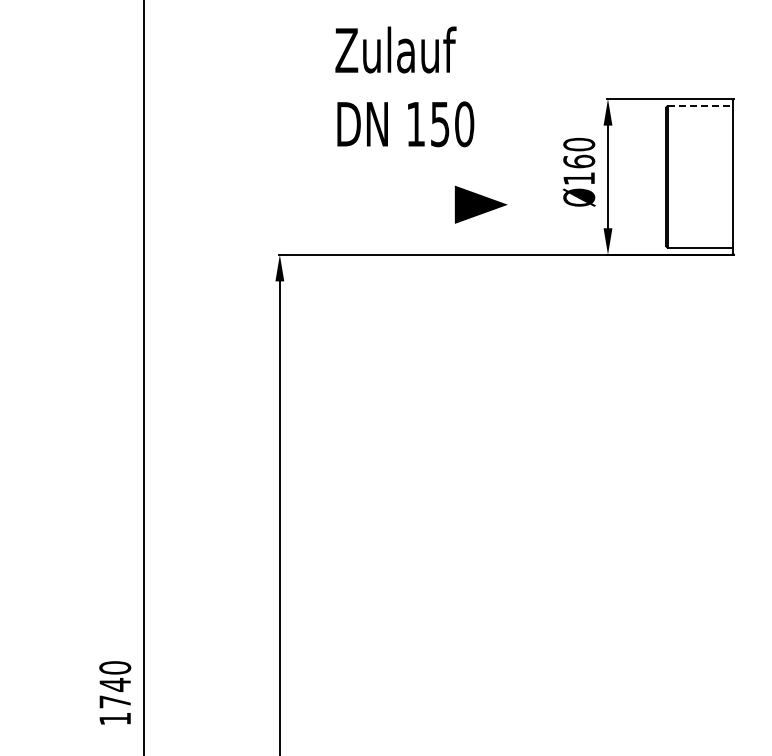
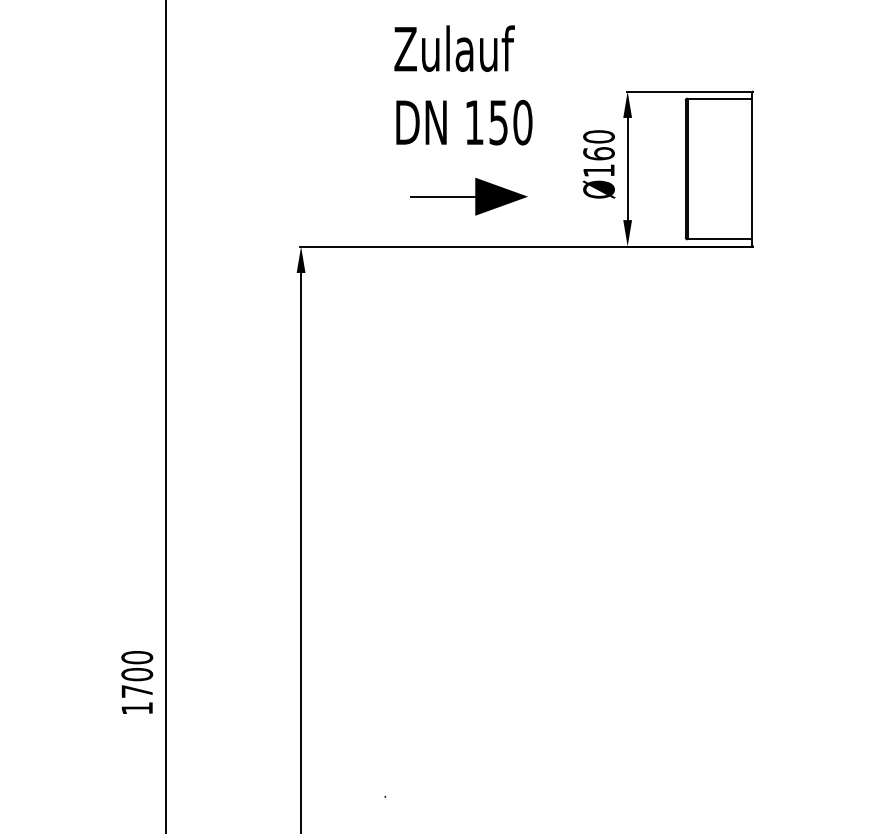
text: (404, 86) -> (463, 85), moved
line: (701, 106) -> (720, 98), dashed -> solid
line: (422, 204) -> (443, 196), added
text: (115, 684) -> (137, 674), 1740 -> 1700

